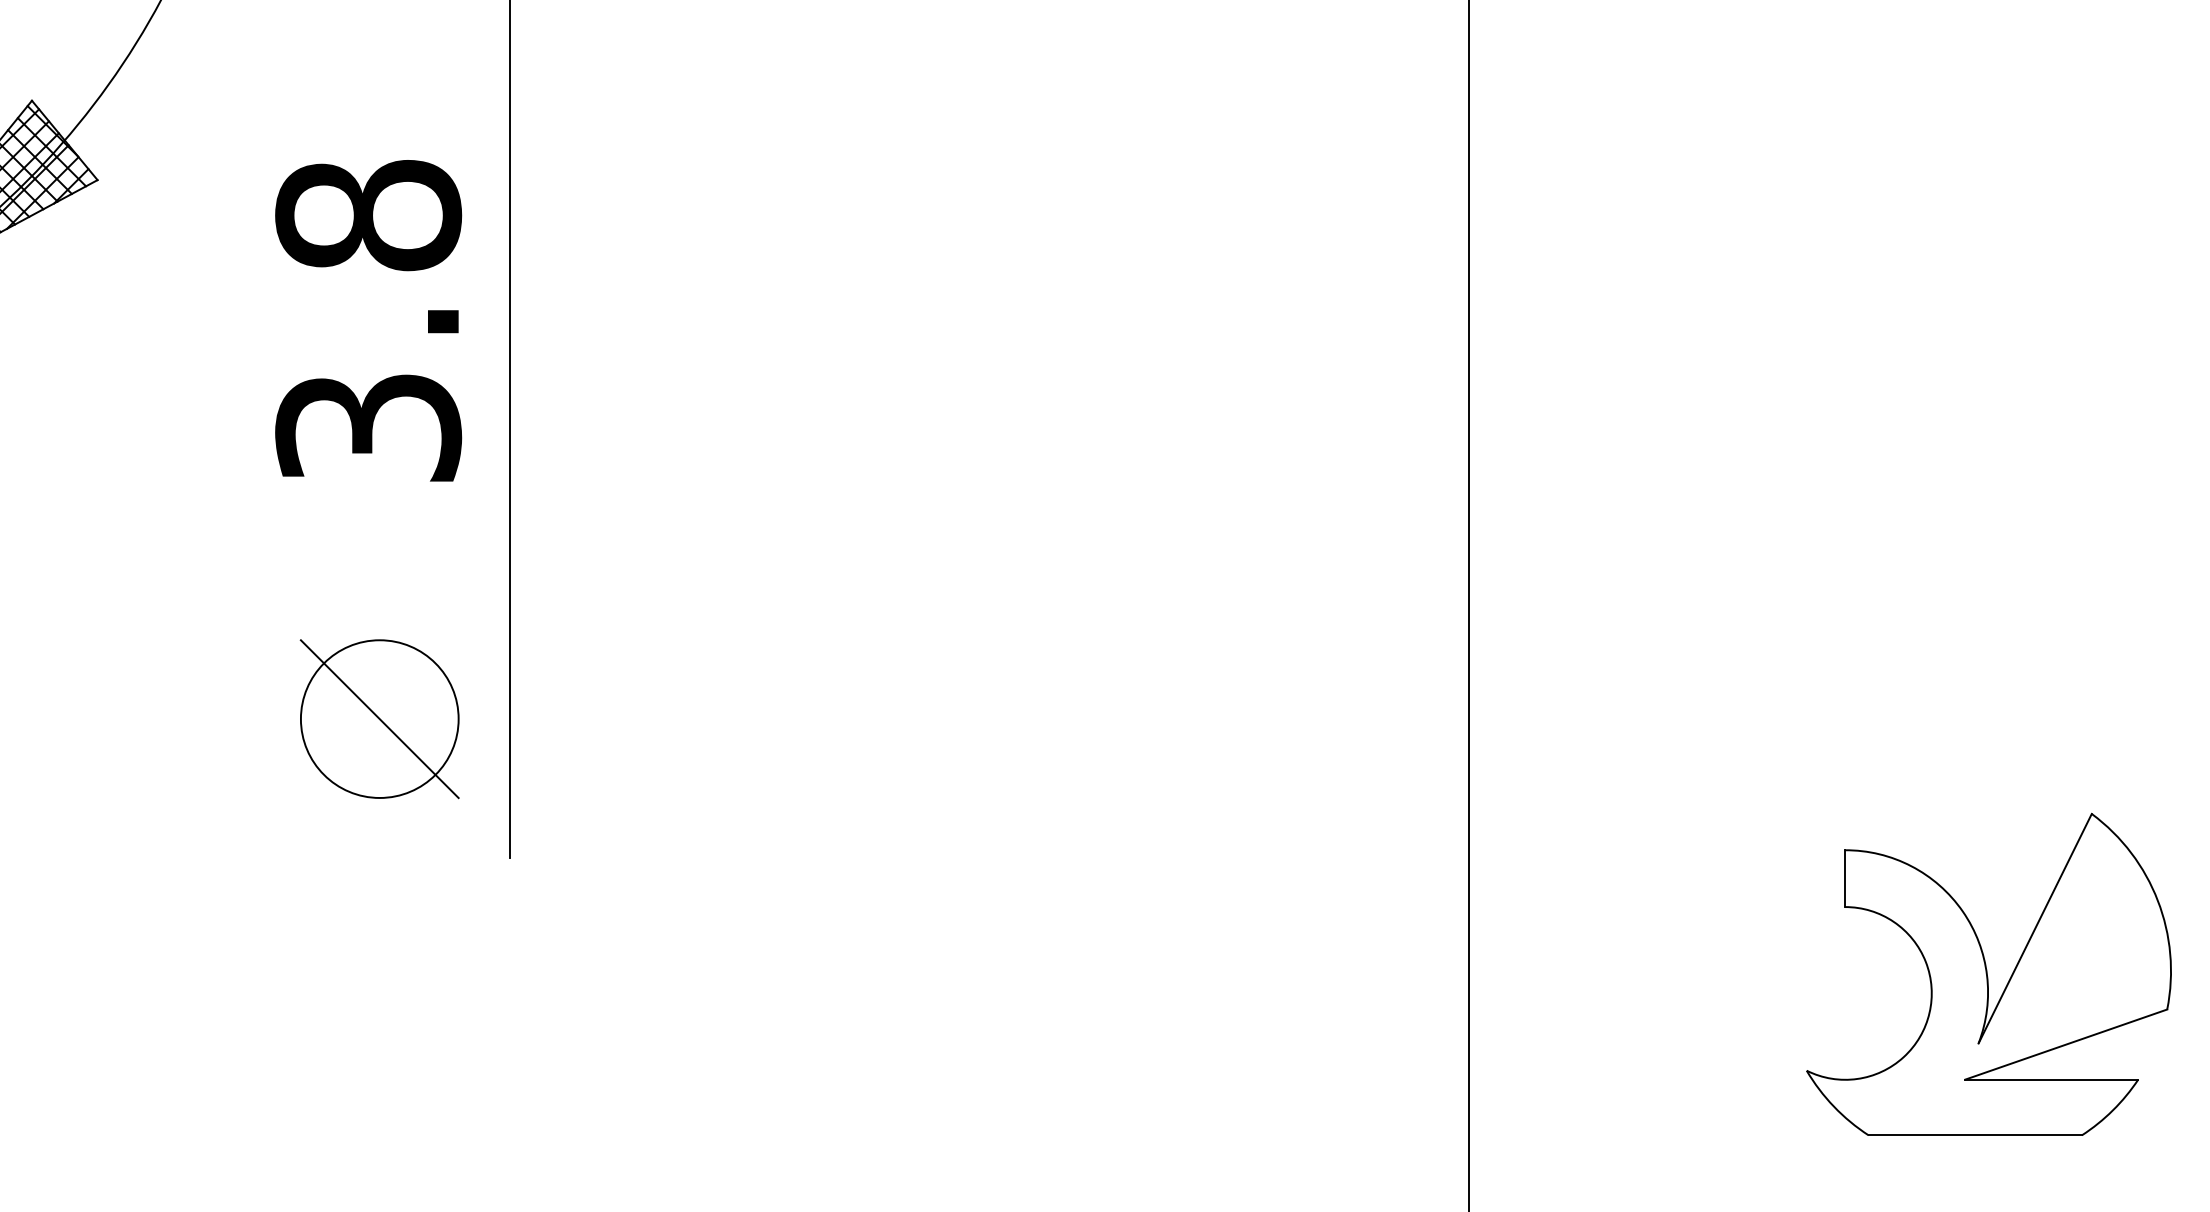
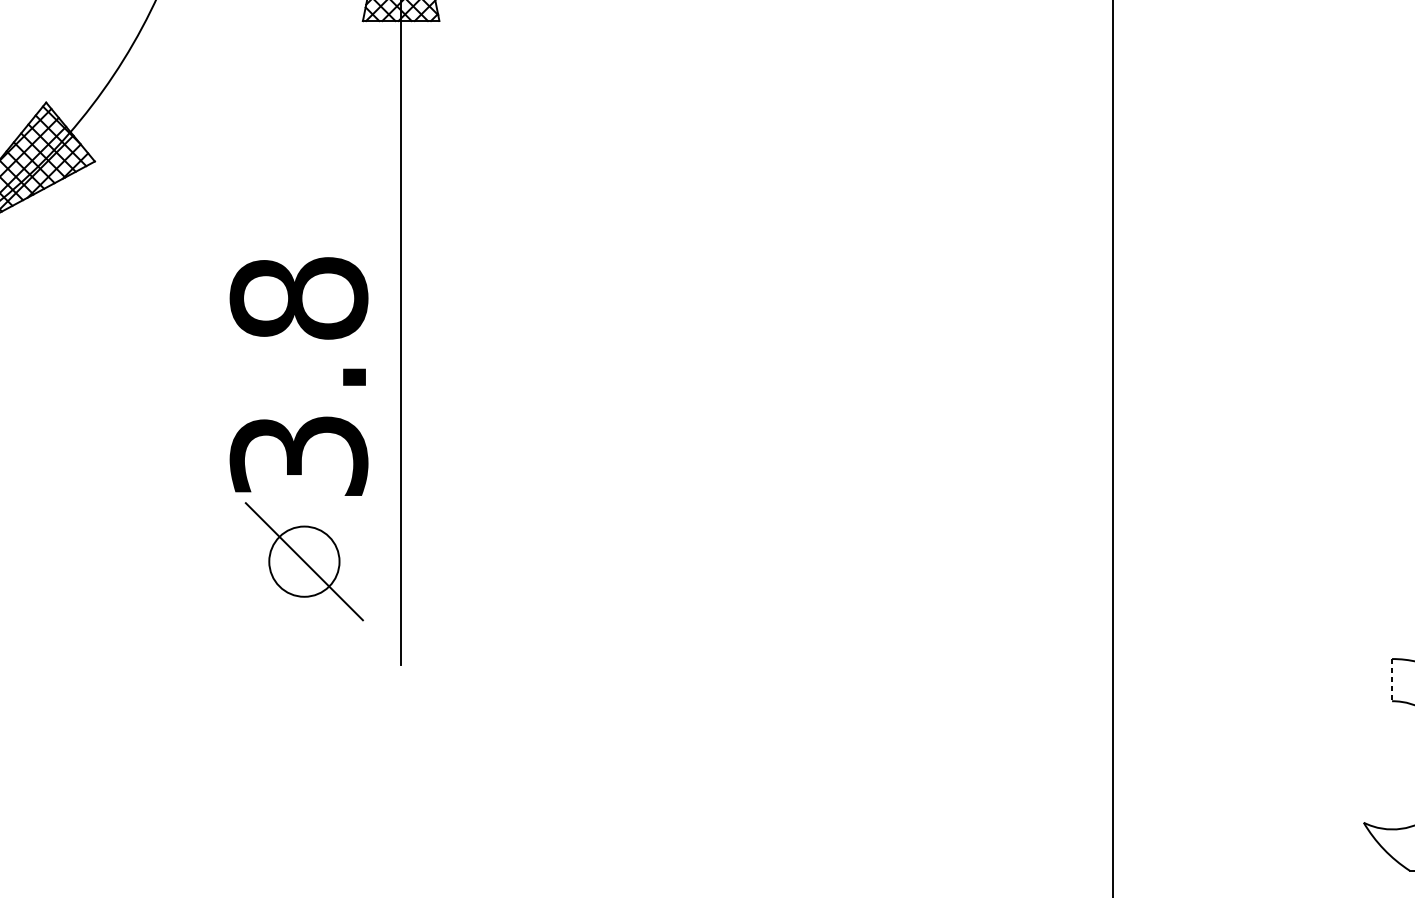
text: (368, 320) -> (299, 376), moved
circle: (379, 718) -> (304, 561), size x0.6
line: (1844, 879) -> (1391, 680), solid -> dashed

